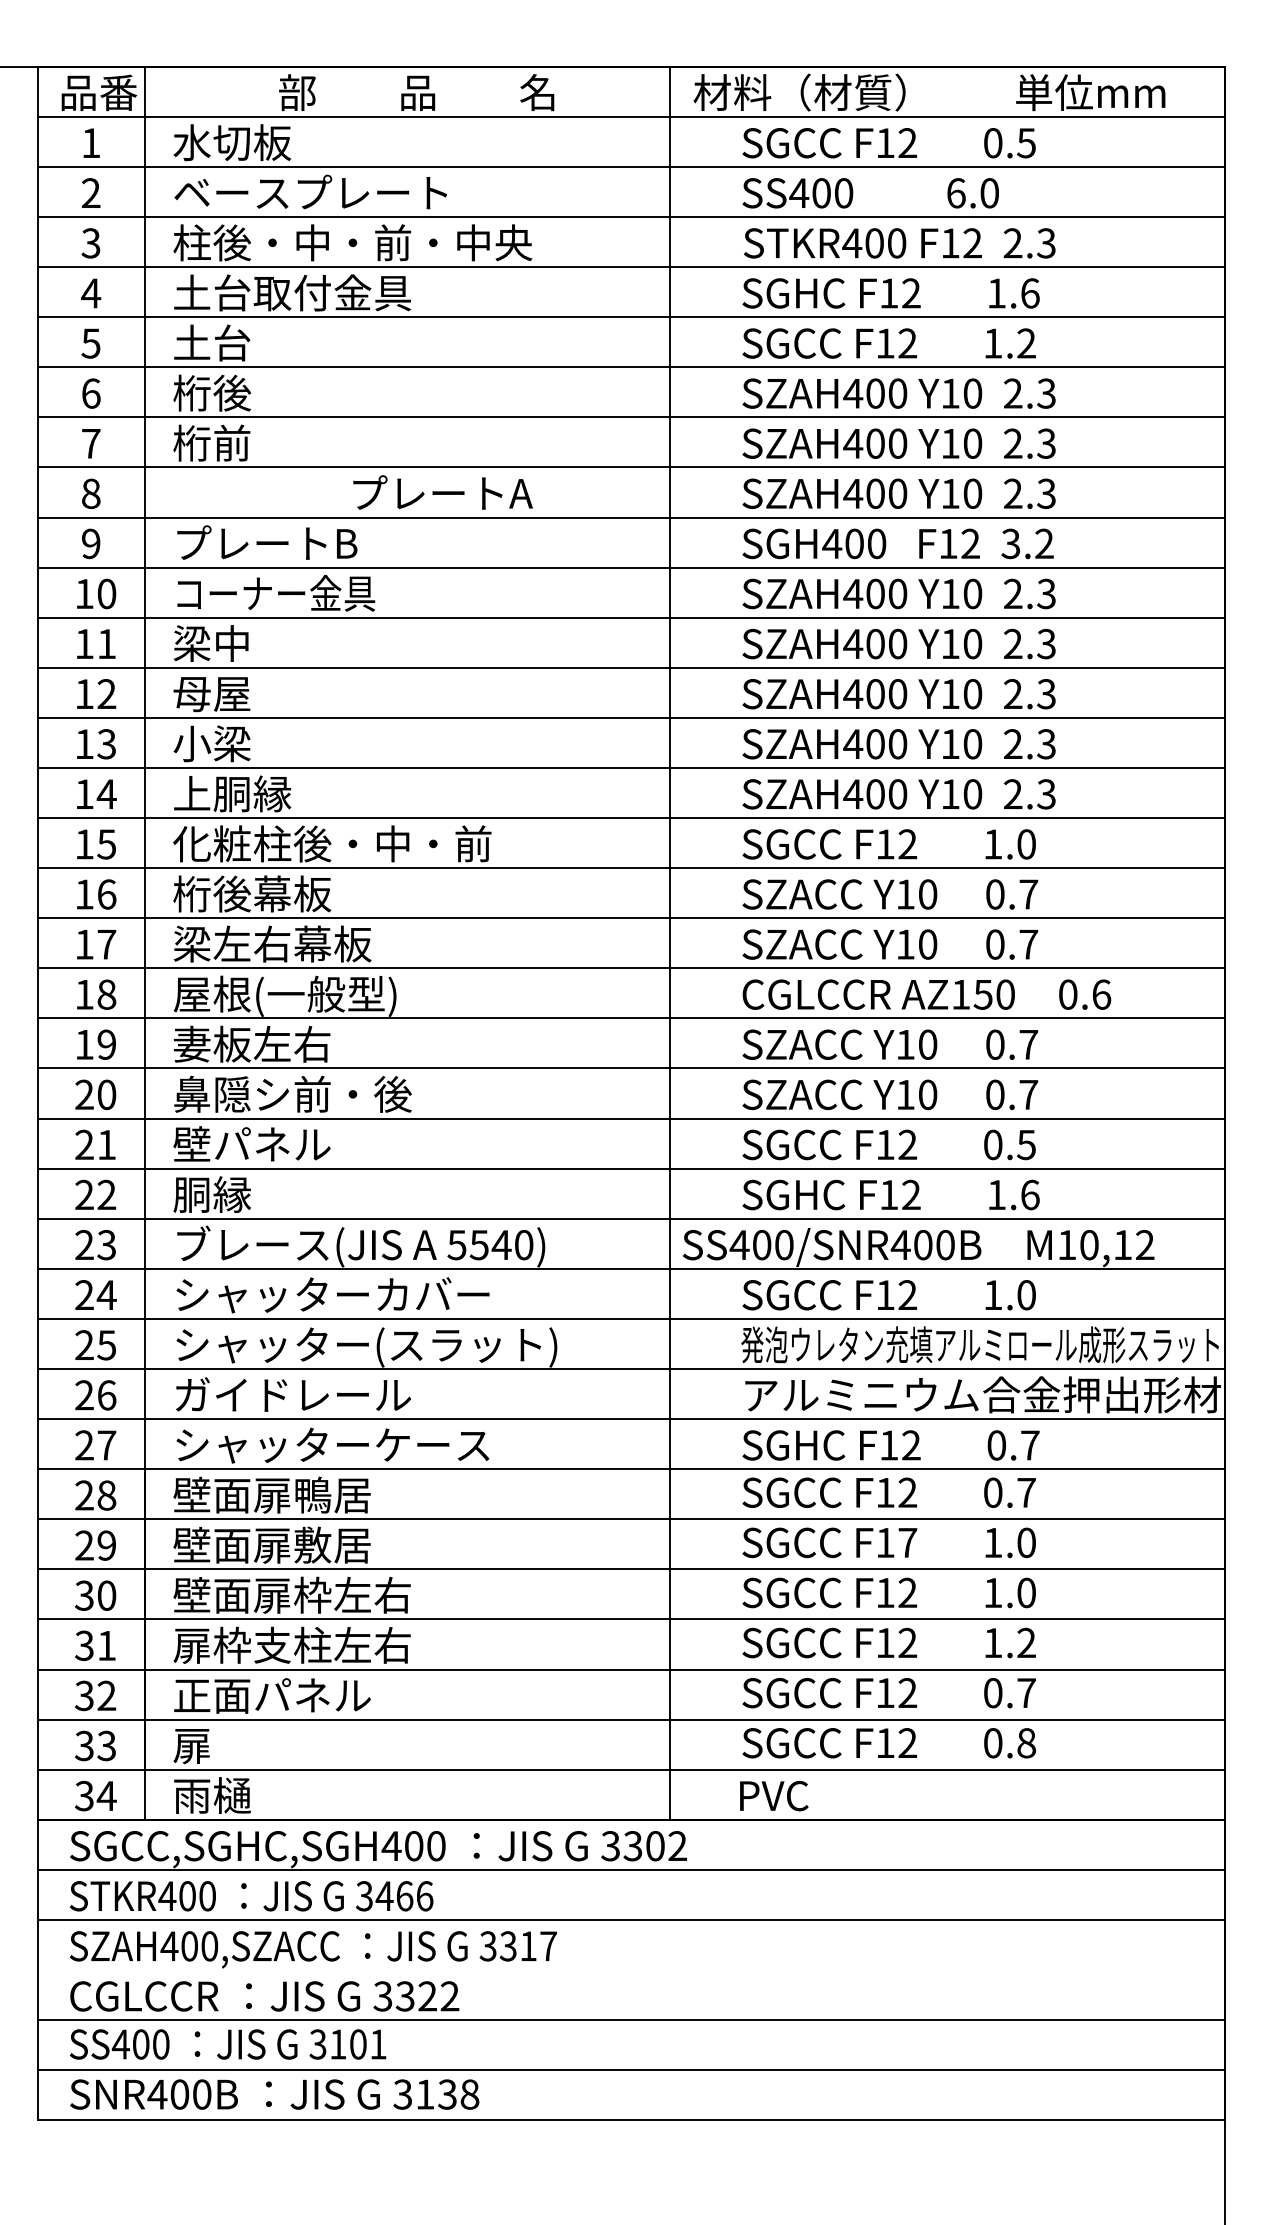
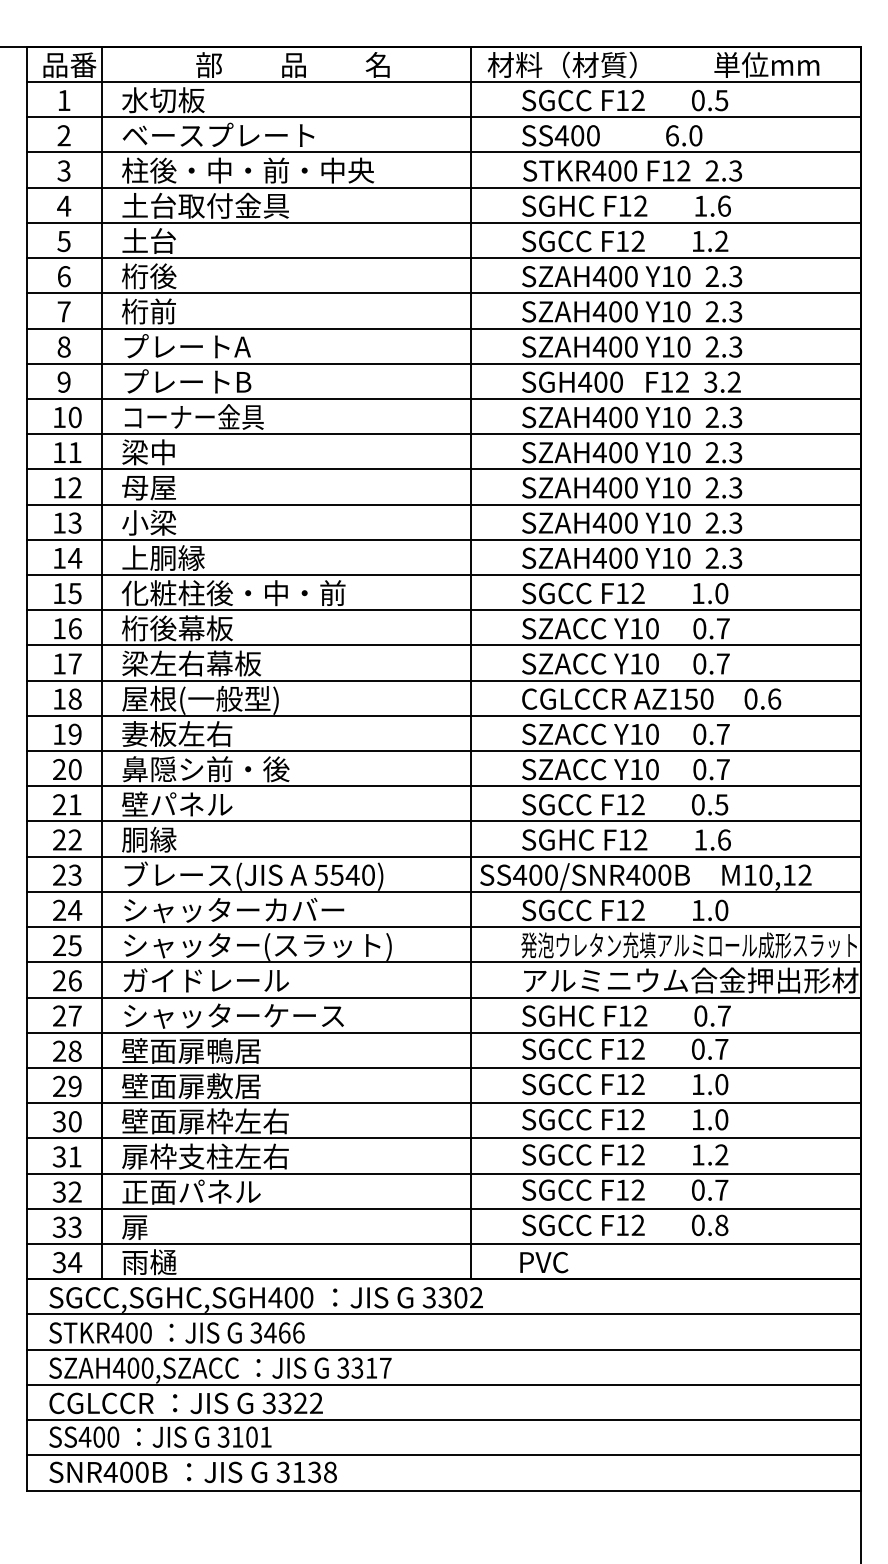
text: (442, 492) -> (187, 346), moved
text: (907, 1542) -> (638, 1084), F17 -> F12
line: (631, 1970) -> (444, 1385), added

